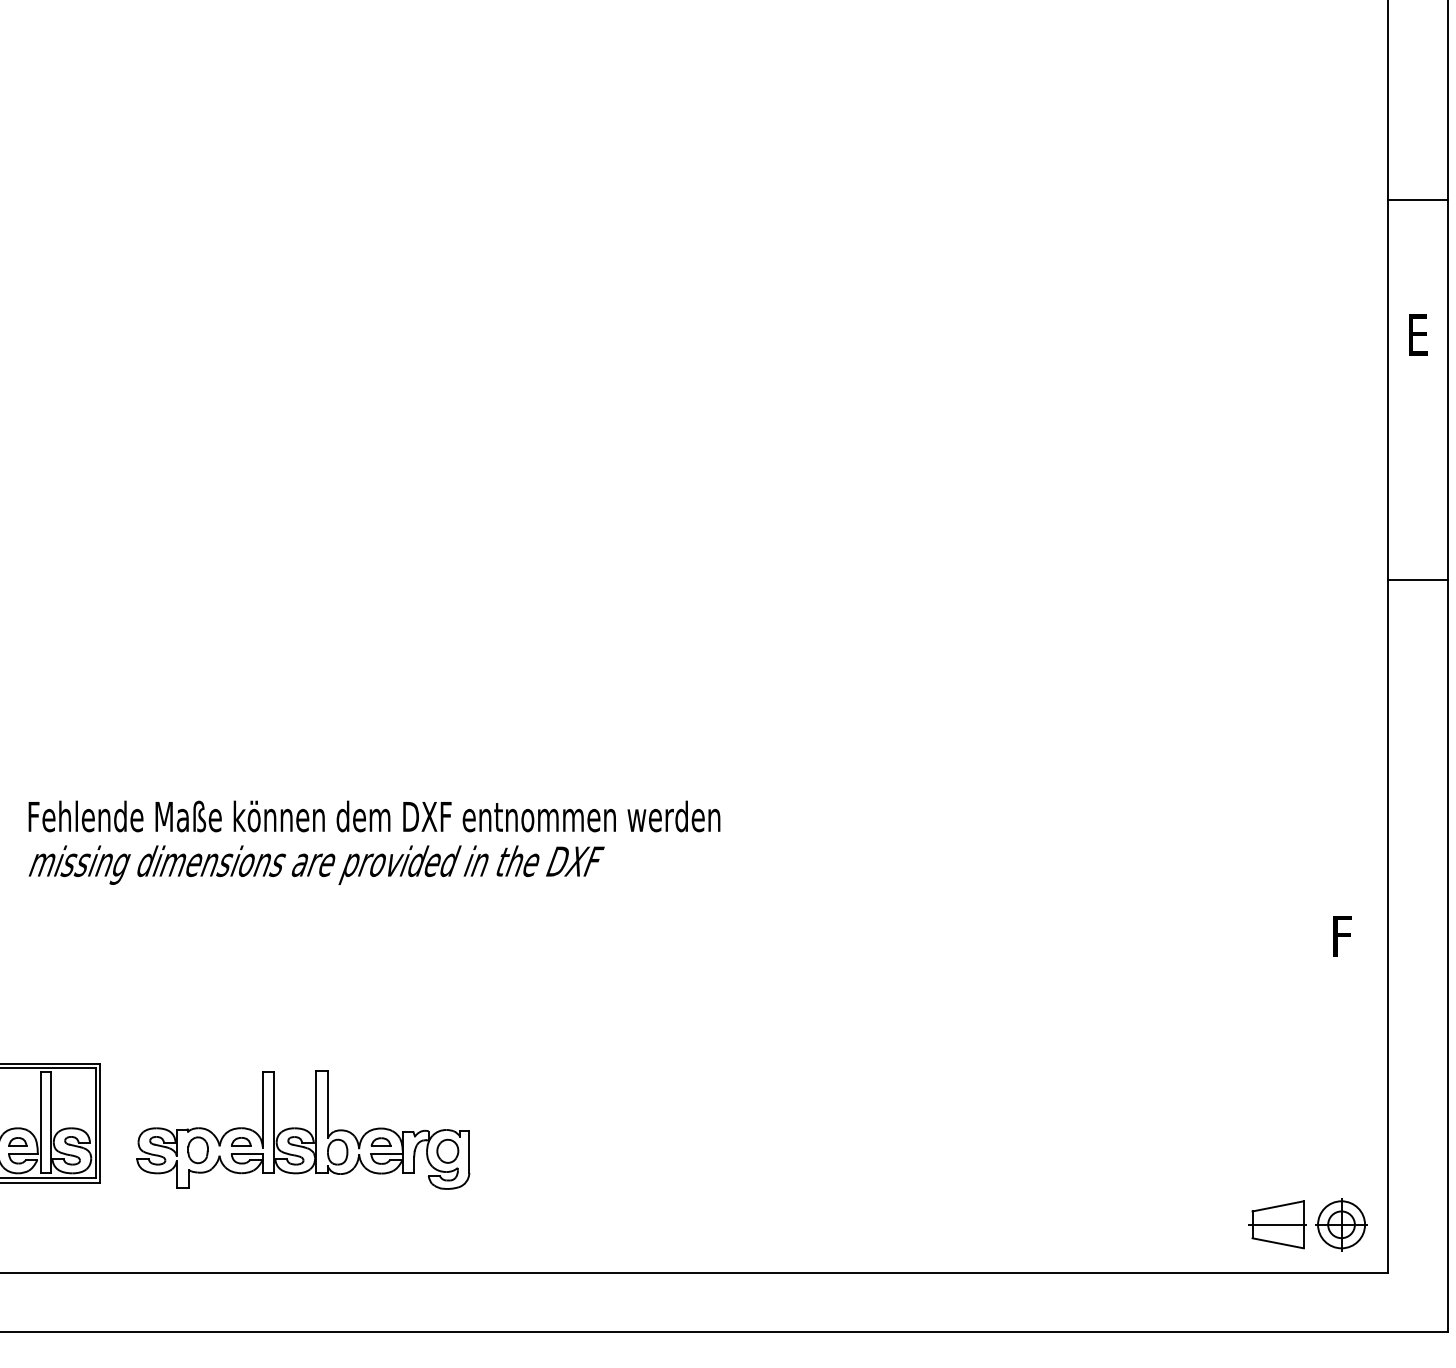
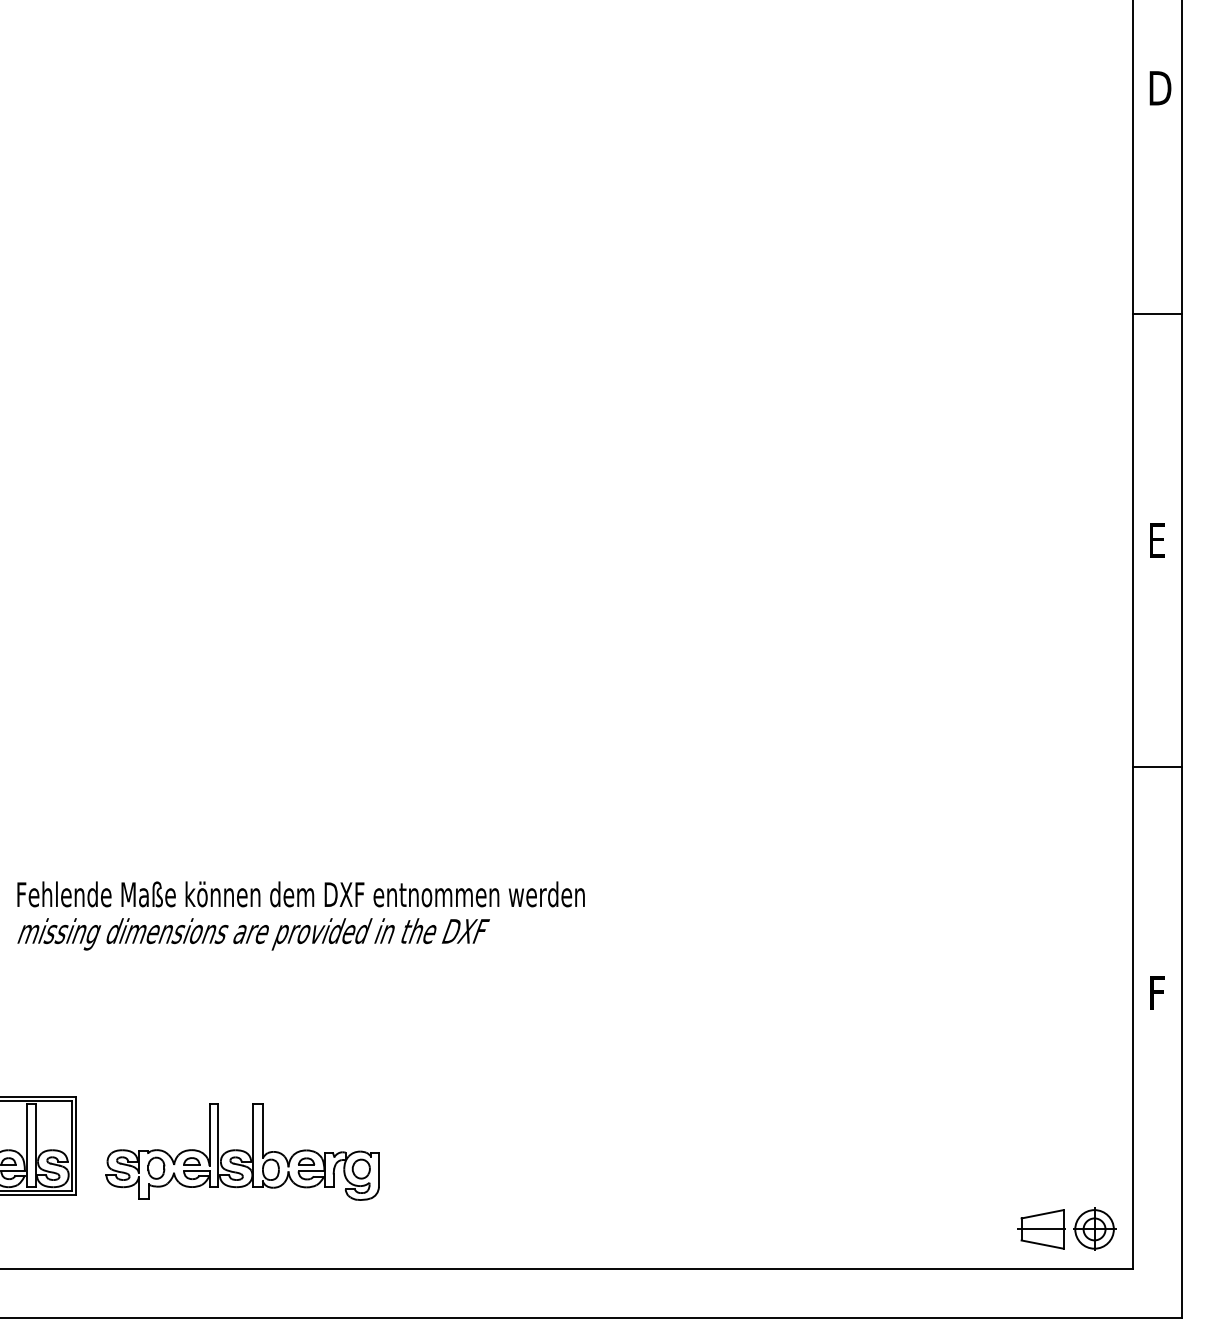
line: (1417, 199) -> (1156, 314), moved
text: (1418, 335) -> (1157, 540), moved
line: (1417, 580) -> (1156, 766), moved
text: (1342, 936) -> (1157, 992), moved

